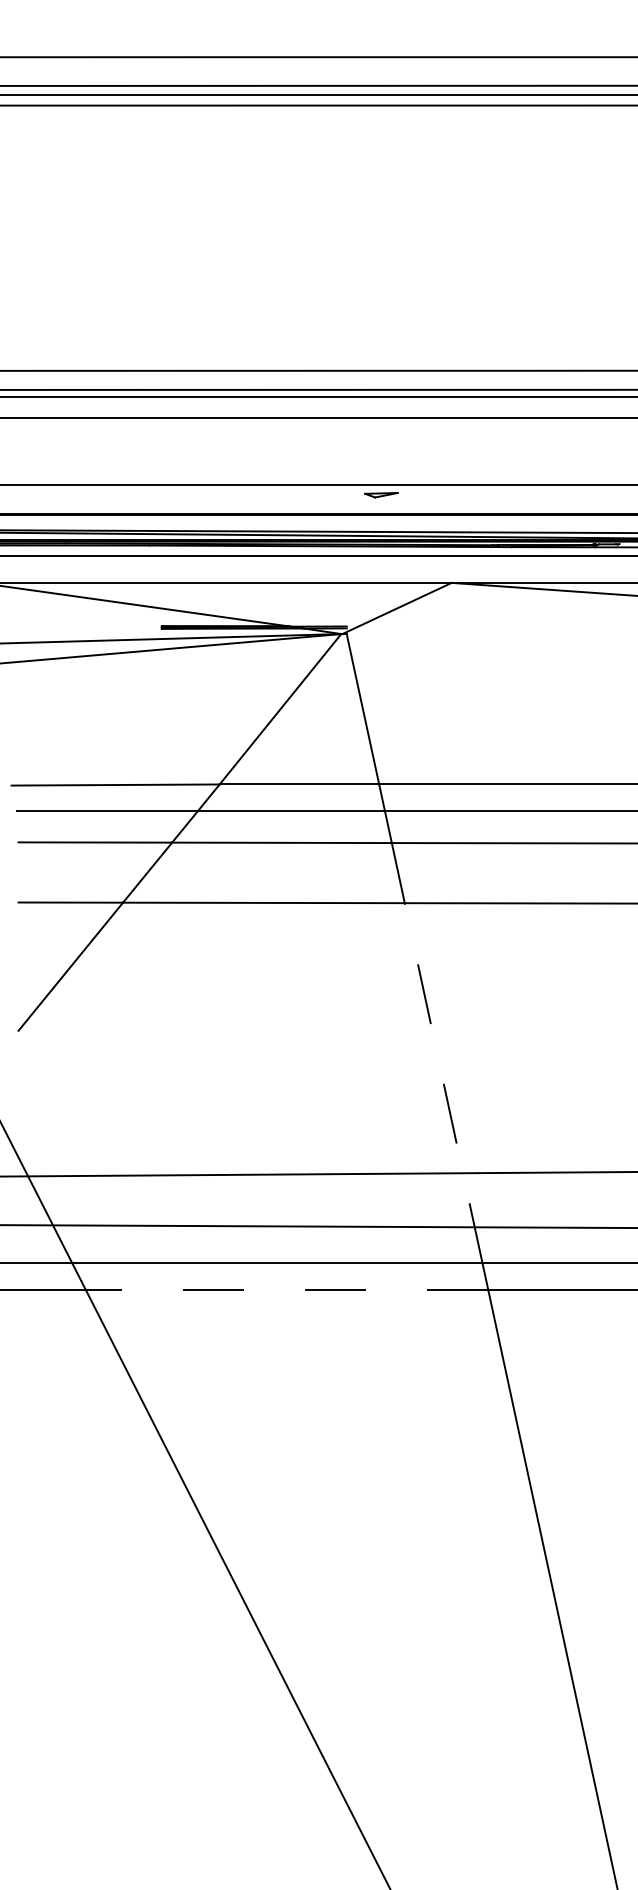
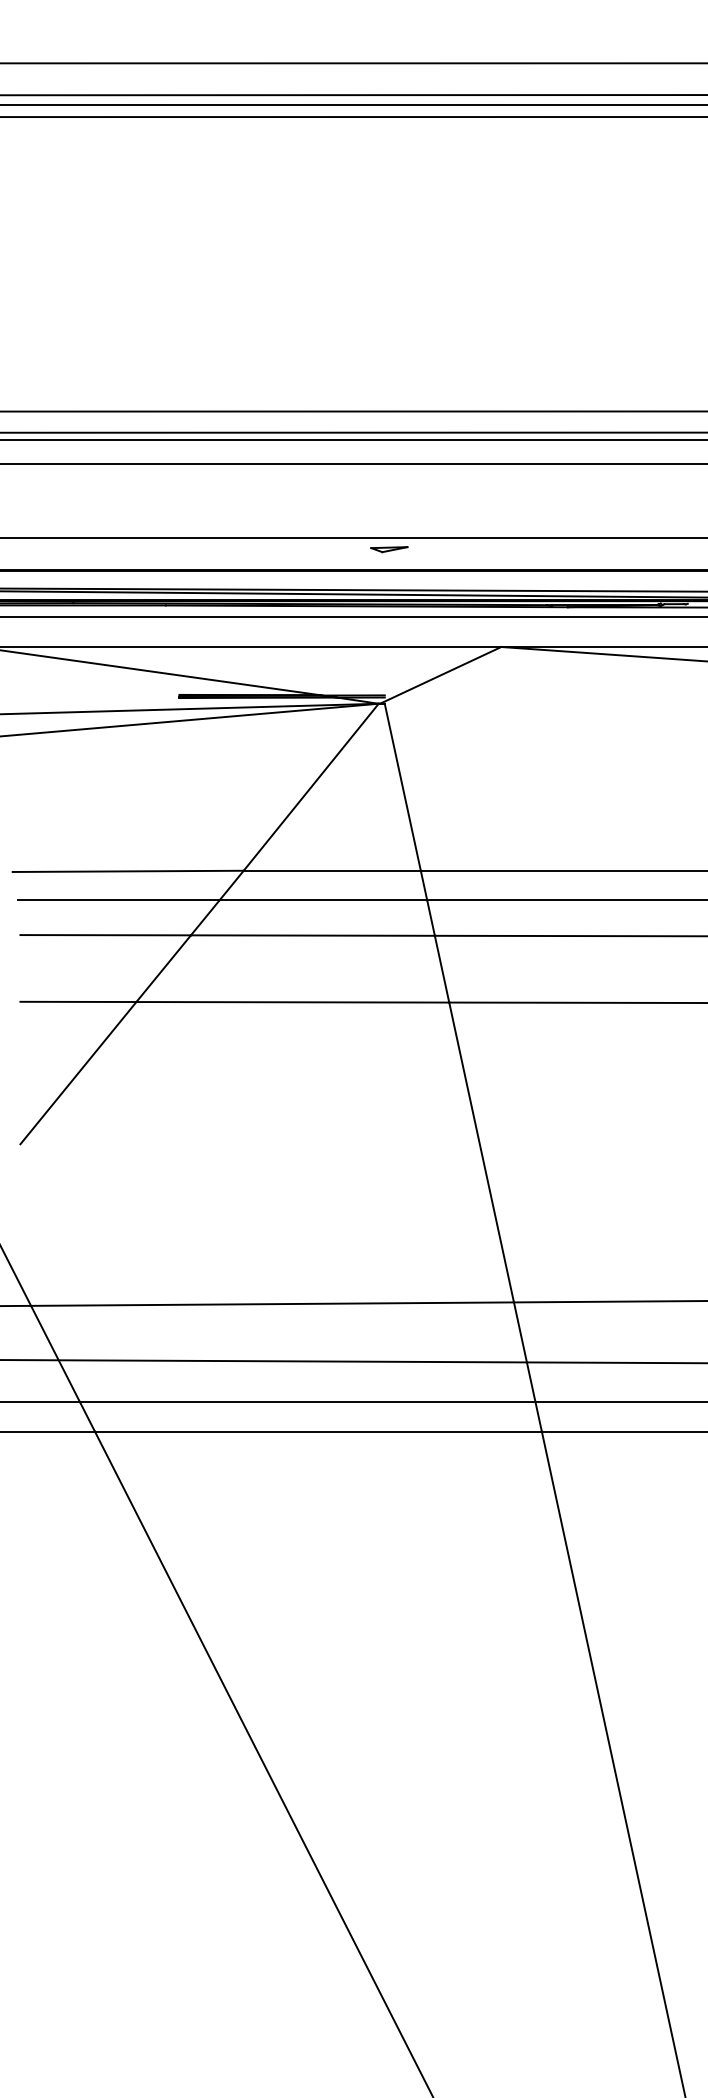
part: (381, 495) -> (389, 549), moved
line: (443, 1082) -> (492, 1201), dashed -> solid
line: (286, 1289) -> (317, 1431), dashed -> solid

